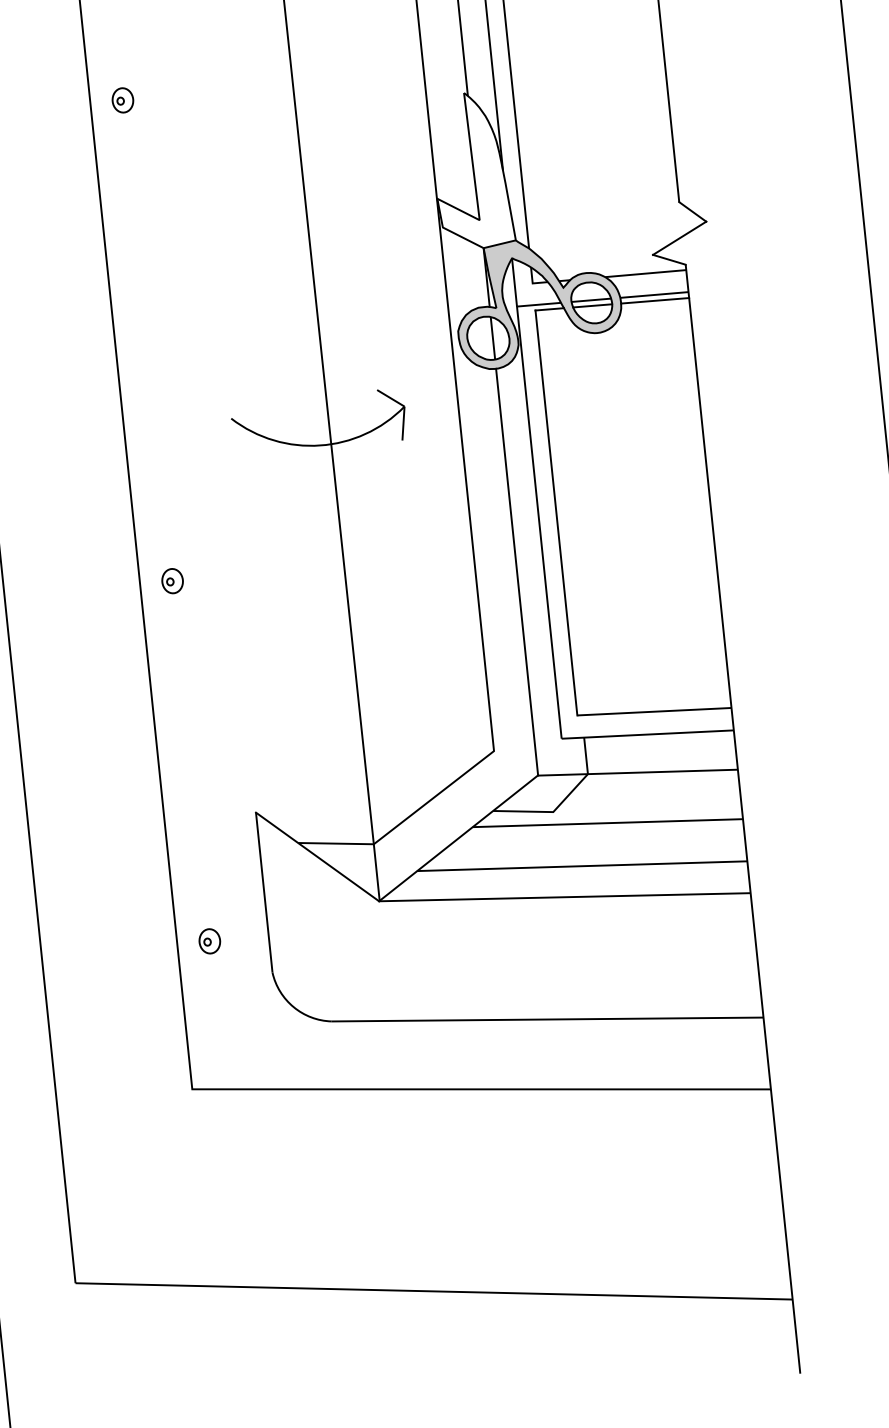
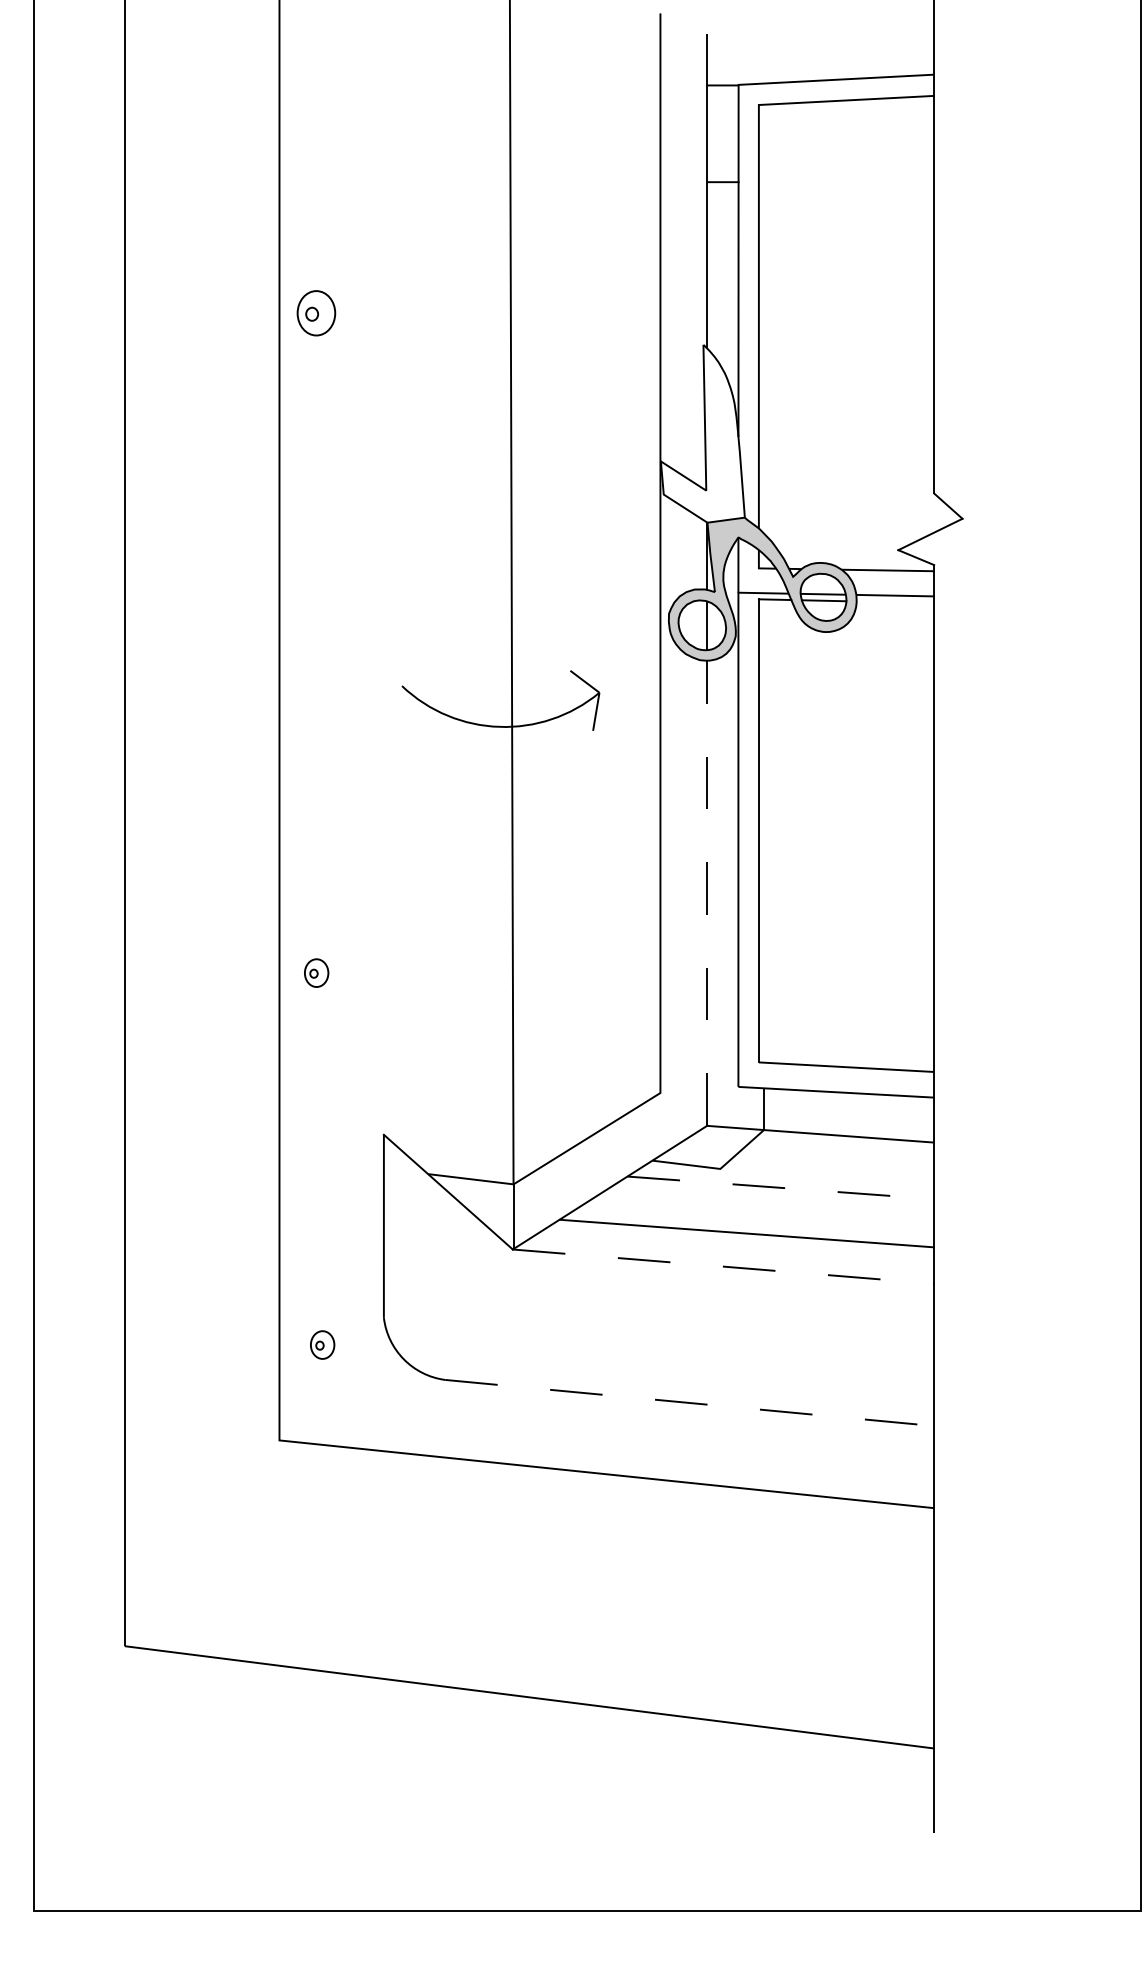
part: (122, 100) -> (316, 313), size x1.6
line: (655, 300) -> (895, 602), removed
line: (517, 571) -> (707, 892), solid -> dashed
part: (172, 580) -> (316, 972), moved
line: (607, 822) -> (780, 1187), solid -> dashed
line: (565, 897) -> (724, 1266), solid -> dashed
part: (209, 940) -> (322, 1344), moved
line: (547, 1019) -> (689, 1402), solid -> dashed

